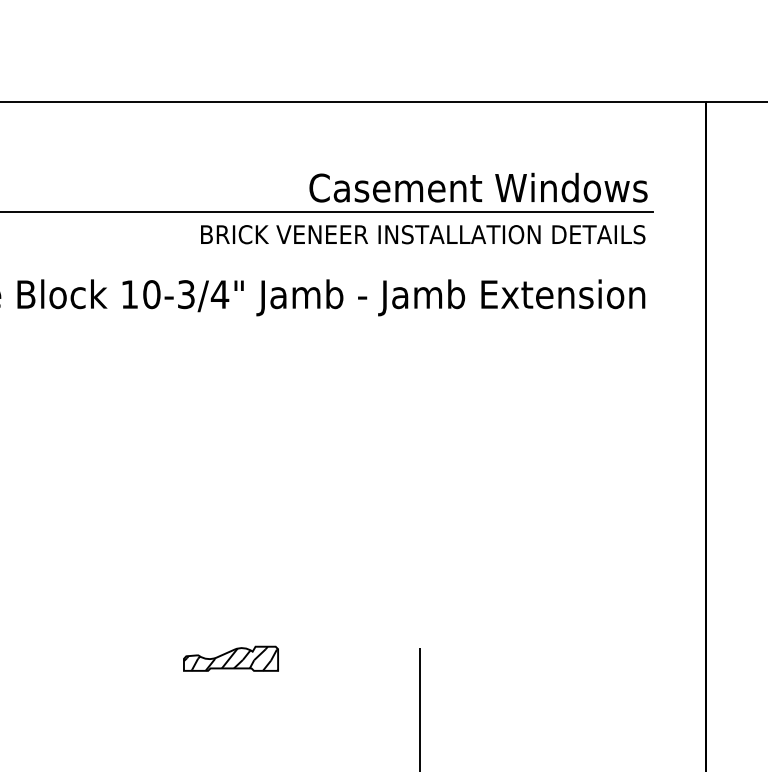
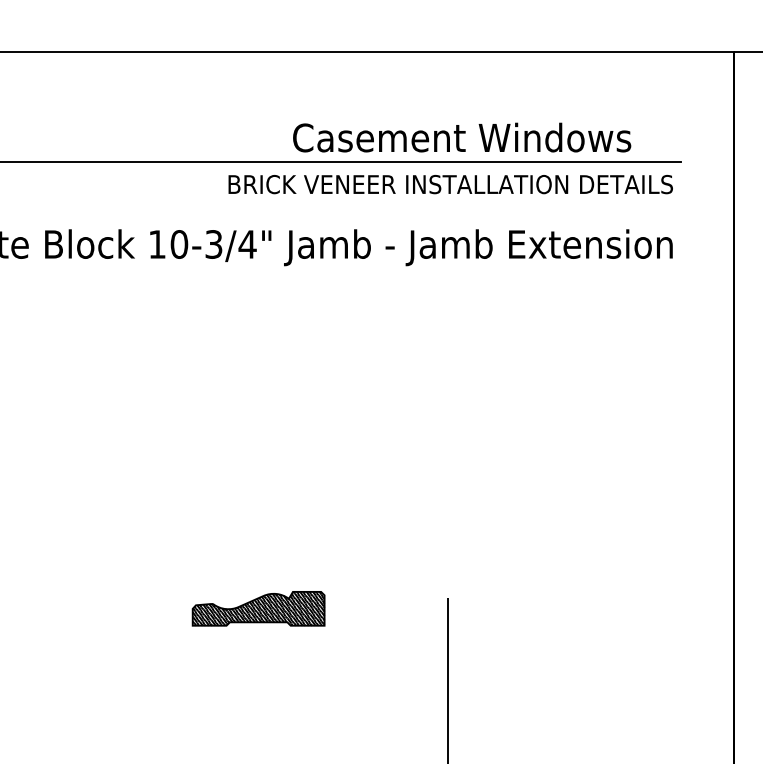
text: (478, 187) -> (462, 137), moved
part: (230, 658) -> (258, 608), size x1.4

